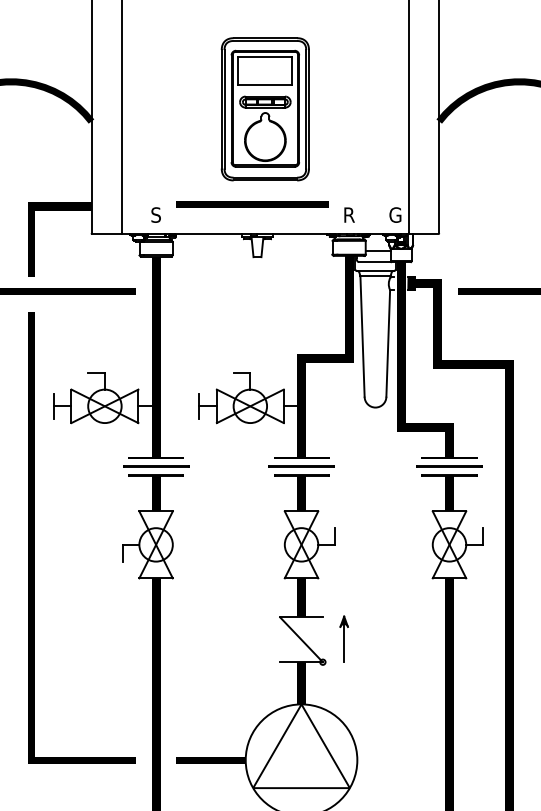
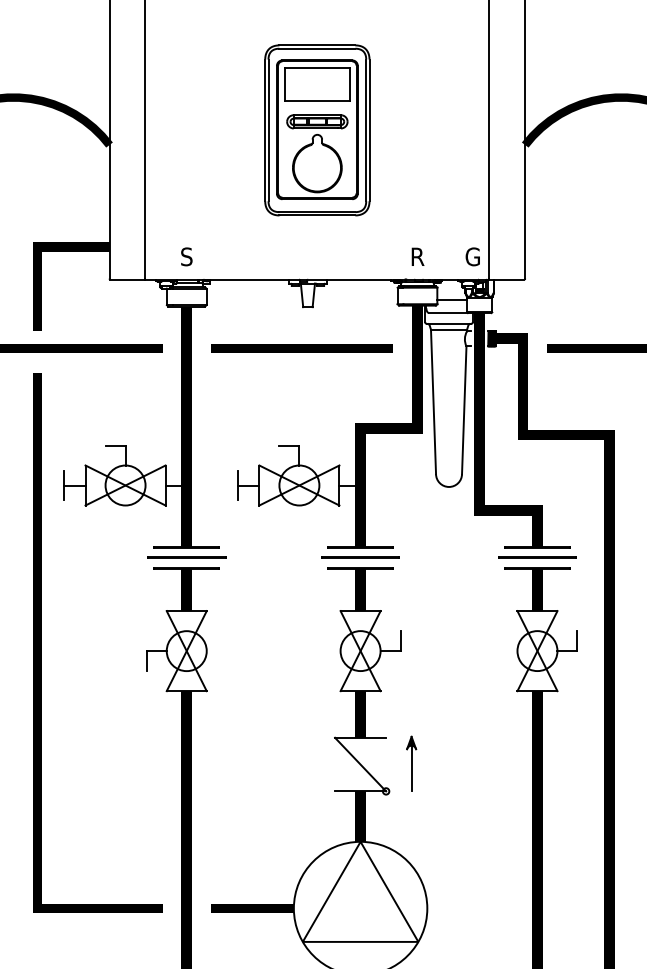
line: (252, 204) -> (301, 348), moved

